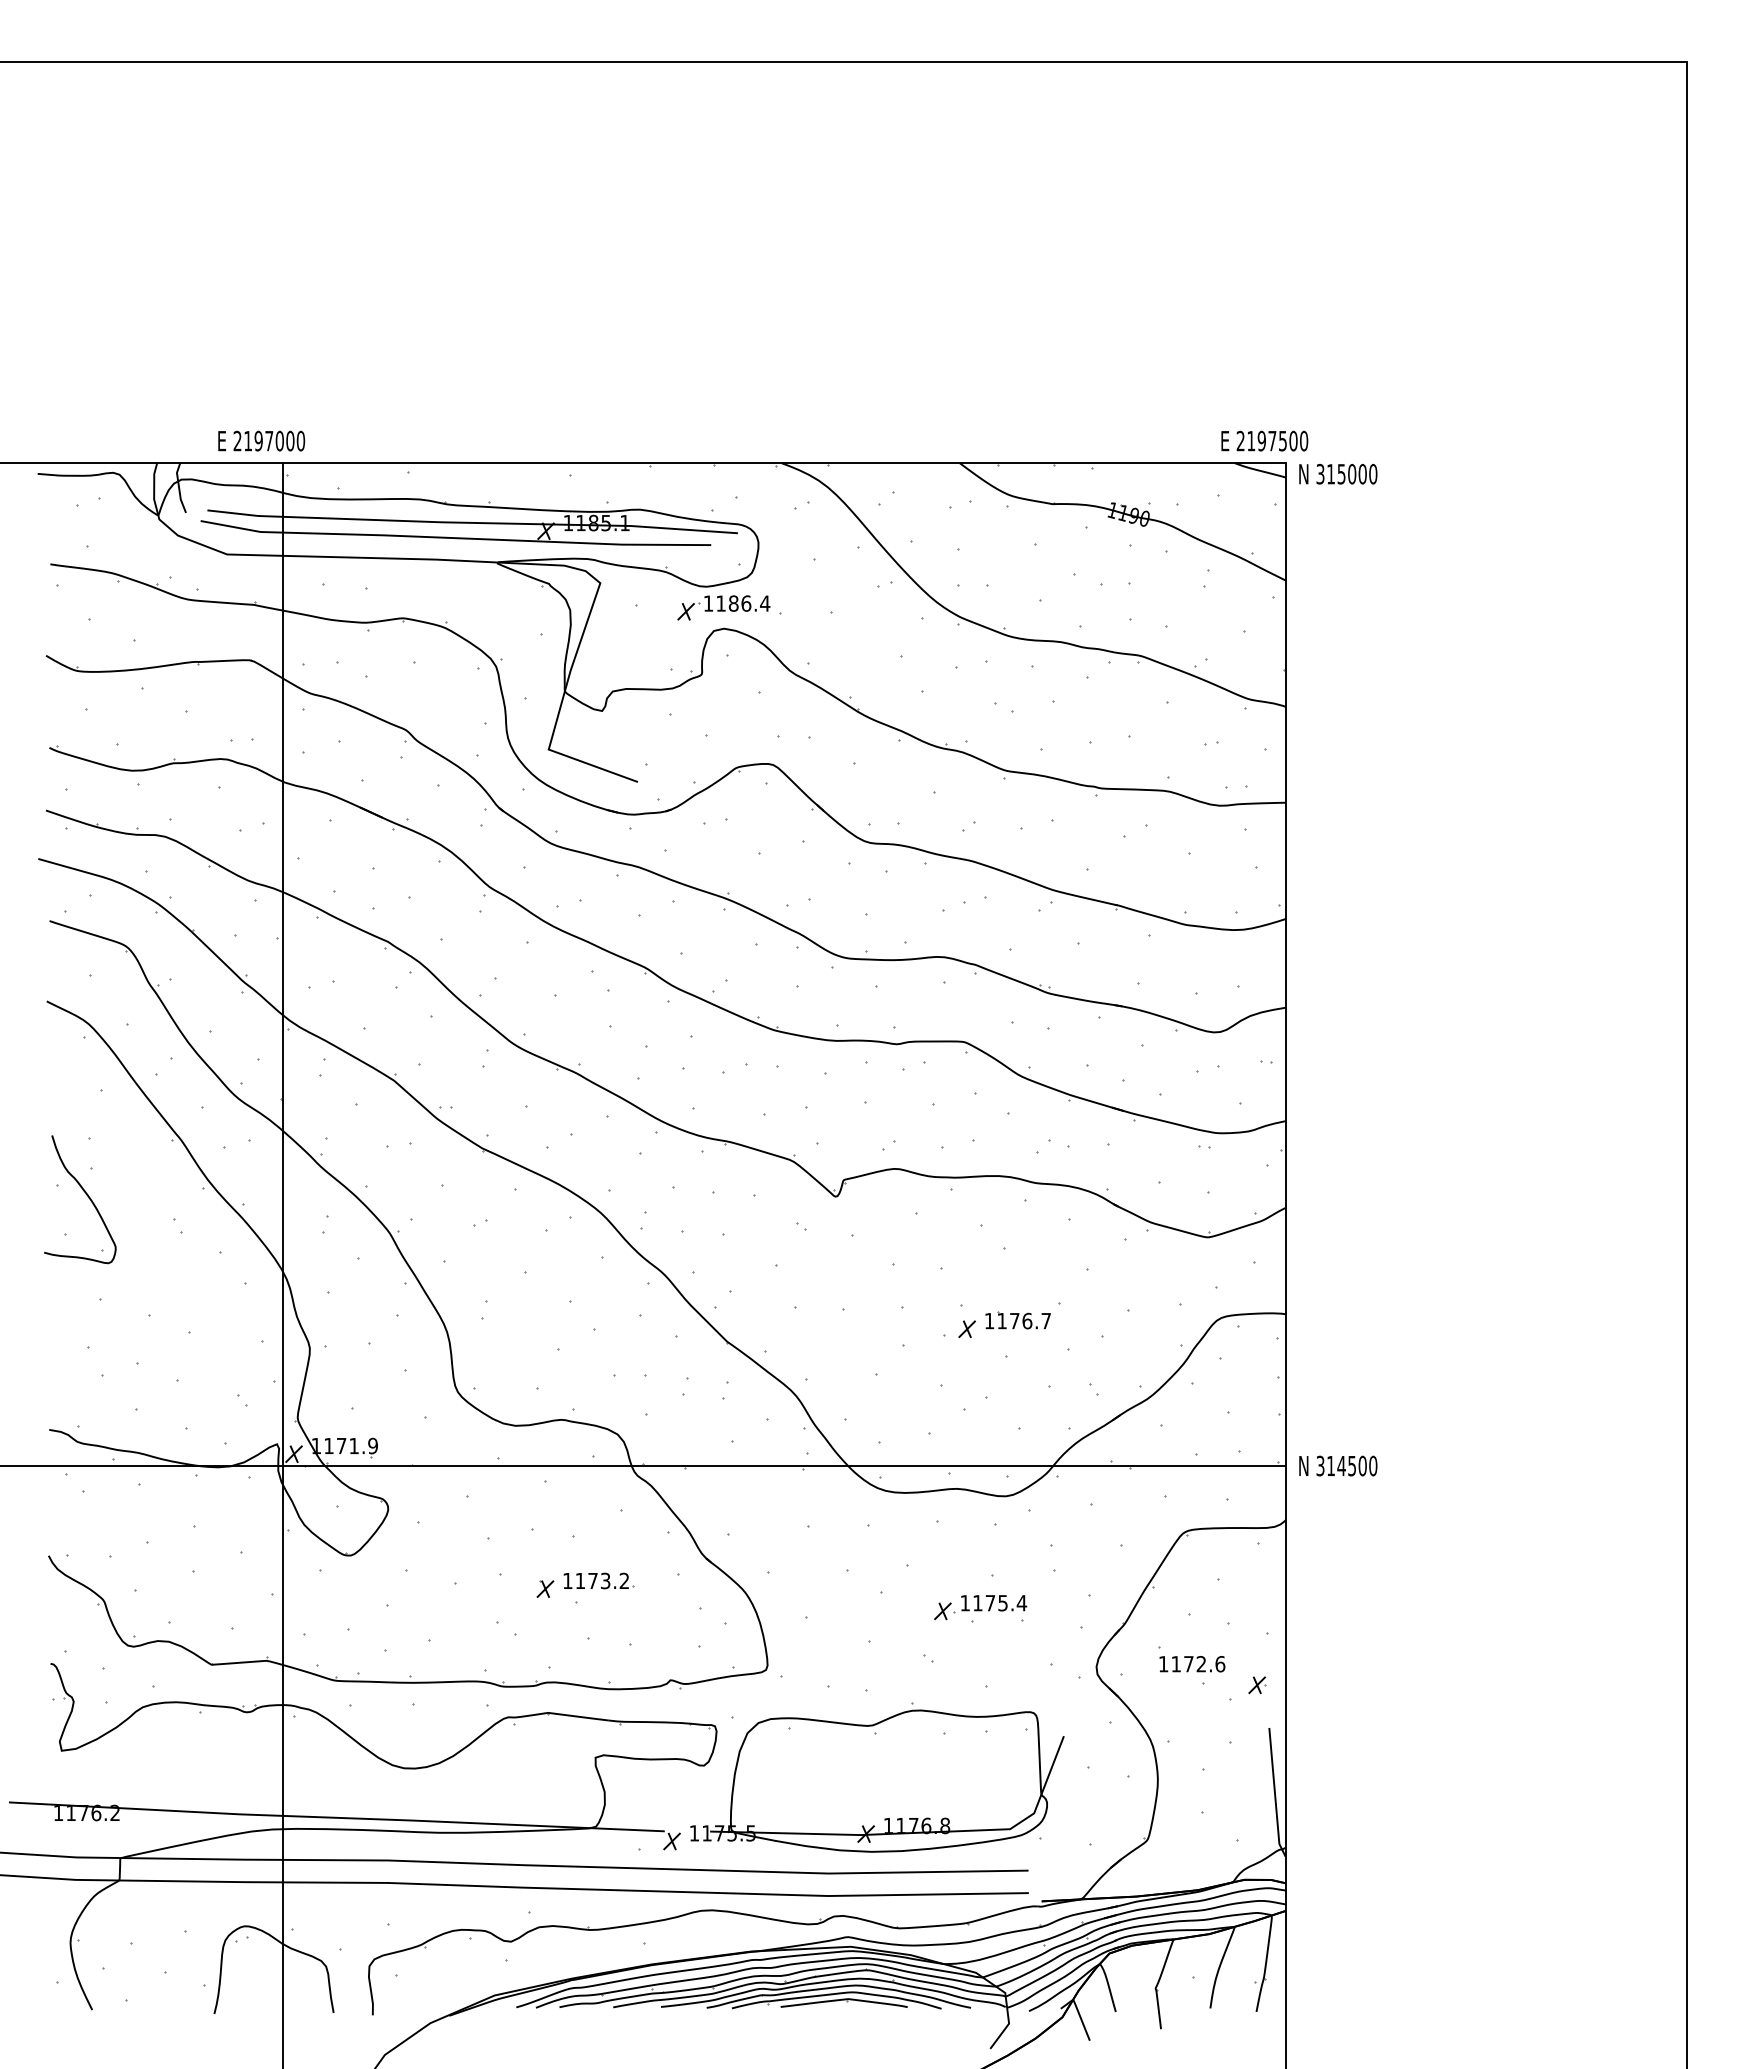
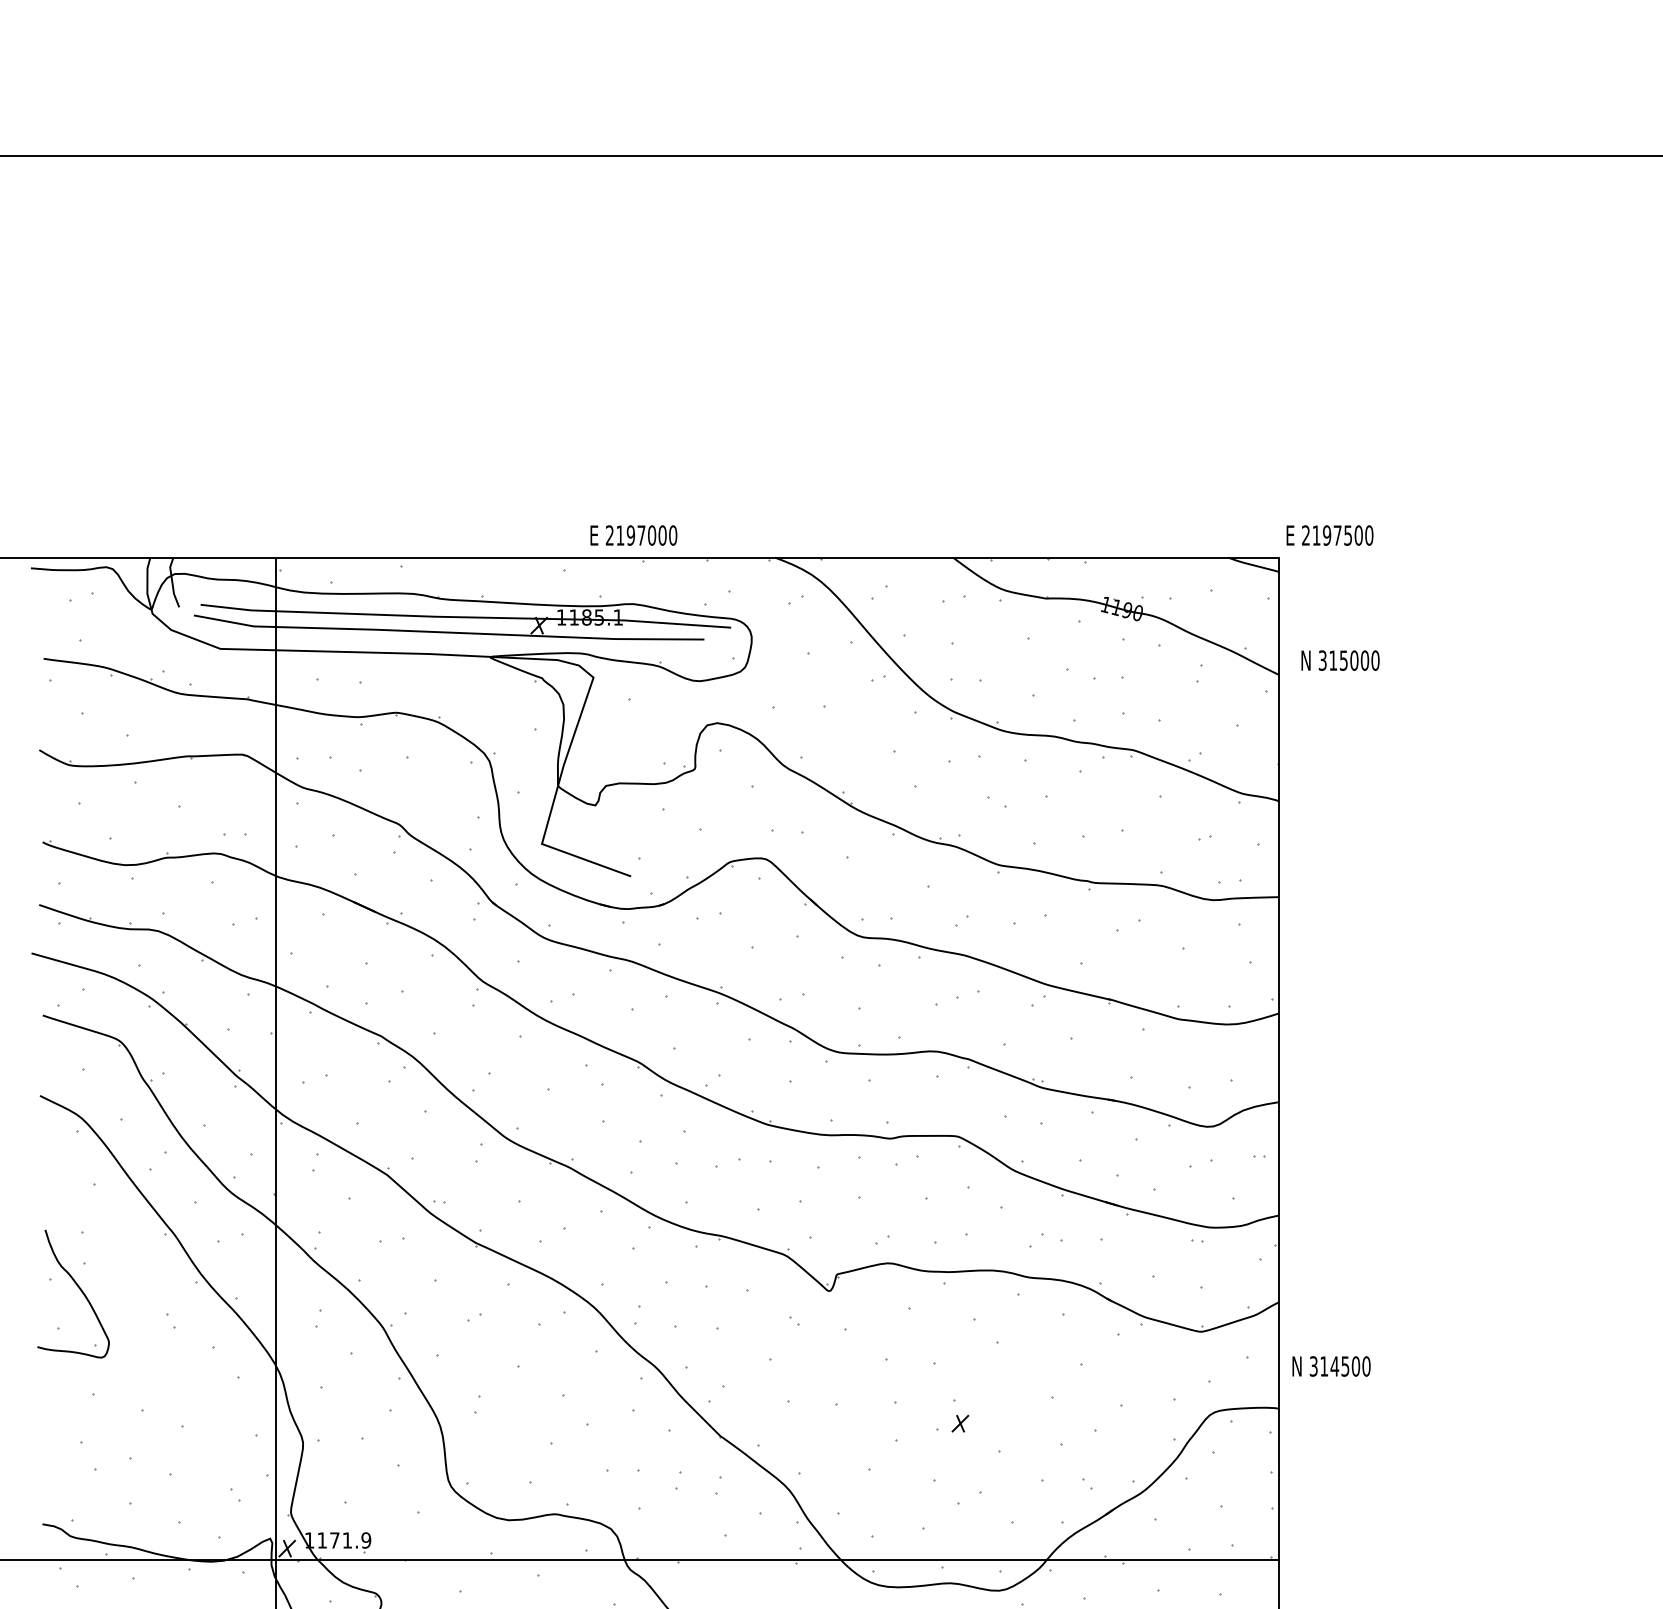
text: (261, 440) -> (633, 534), moved
text: (1264, 440) -> (1329, 534), moved
text: (1338, 473) -> (1340, 659), moved
part: (723, 607) -> (716, 701), removed
part: (1017, 1320) -> (1010, 1414), removed
text: (1338, 1465) -> (1331, 1365), moved

